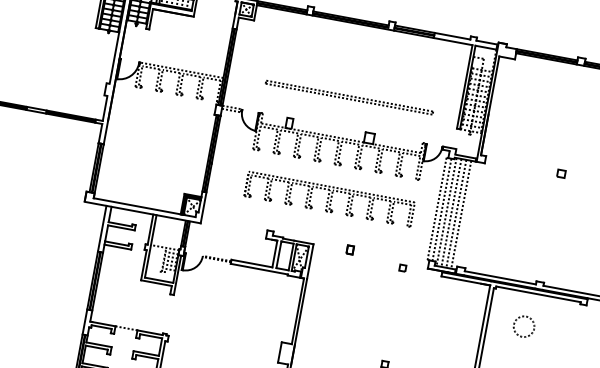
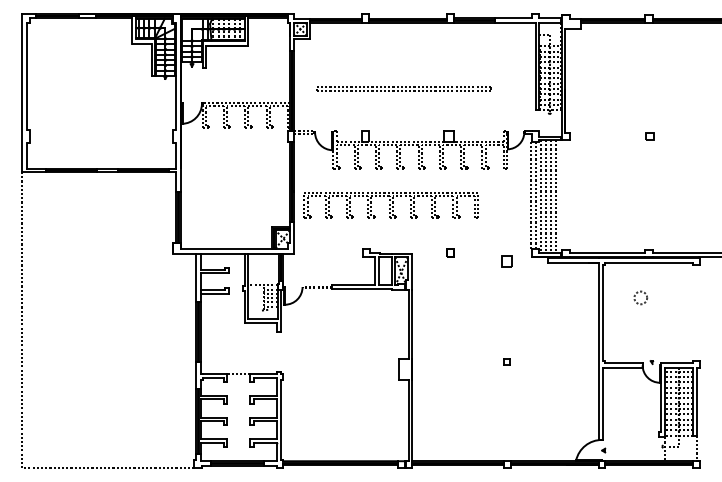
part: (348, 97) -> (403, 88), moved
part: (329, 199) -> (390, 205), moved
part: (402, 268) -> (506, 261), size x1.6
circle: (524, 326) -> (640, 297), size x0.6

